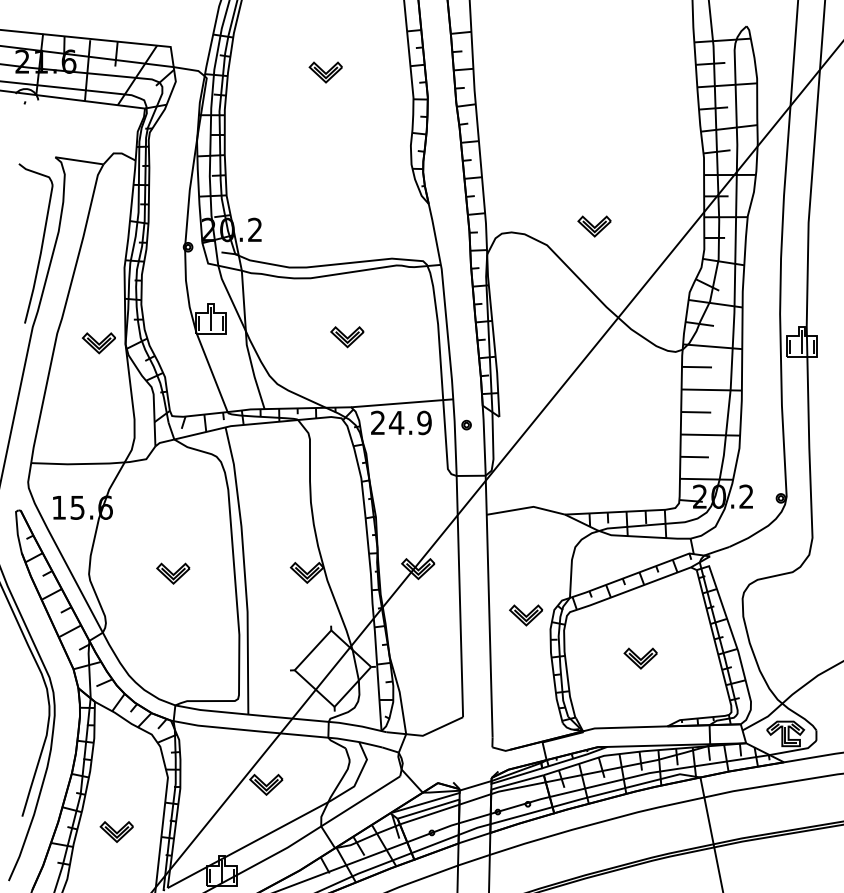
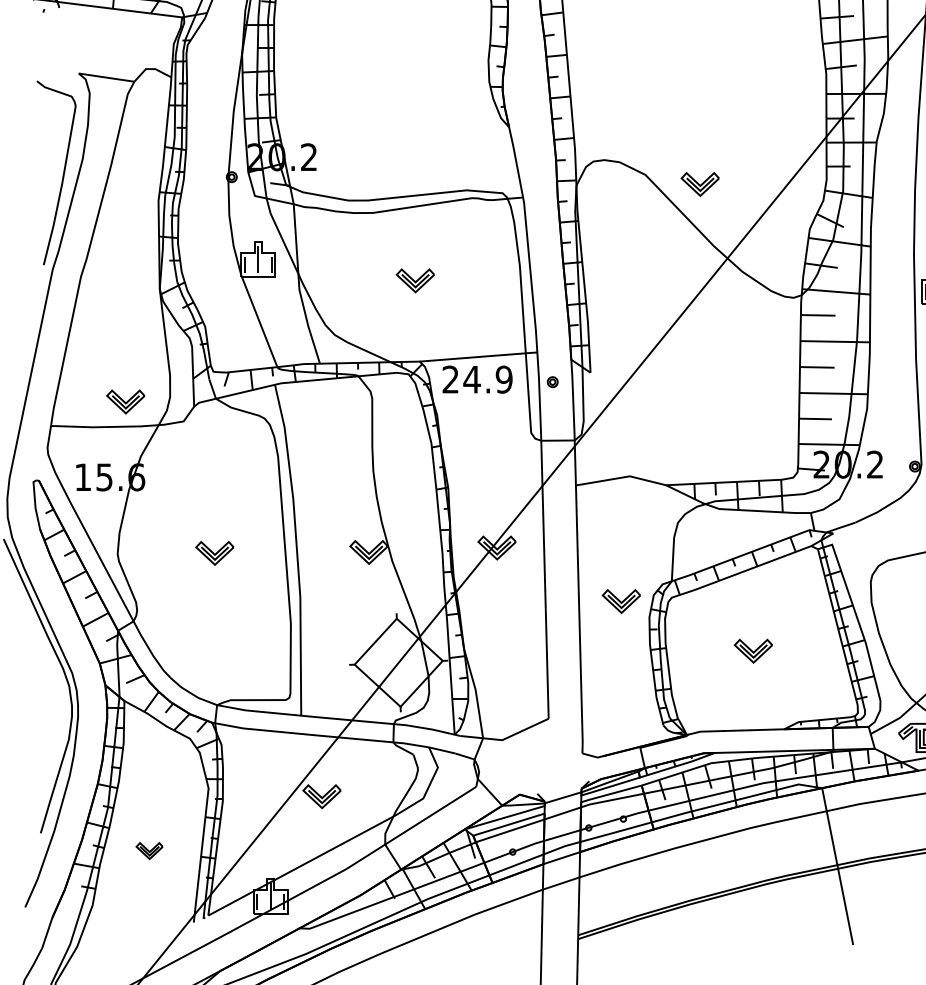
part: (594, 226) -> (700, 184), moved
part: (98, 343) -> (125, 402), moved
part: (116, 831) -> (149, 850), size x0.7

